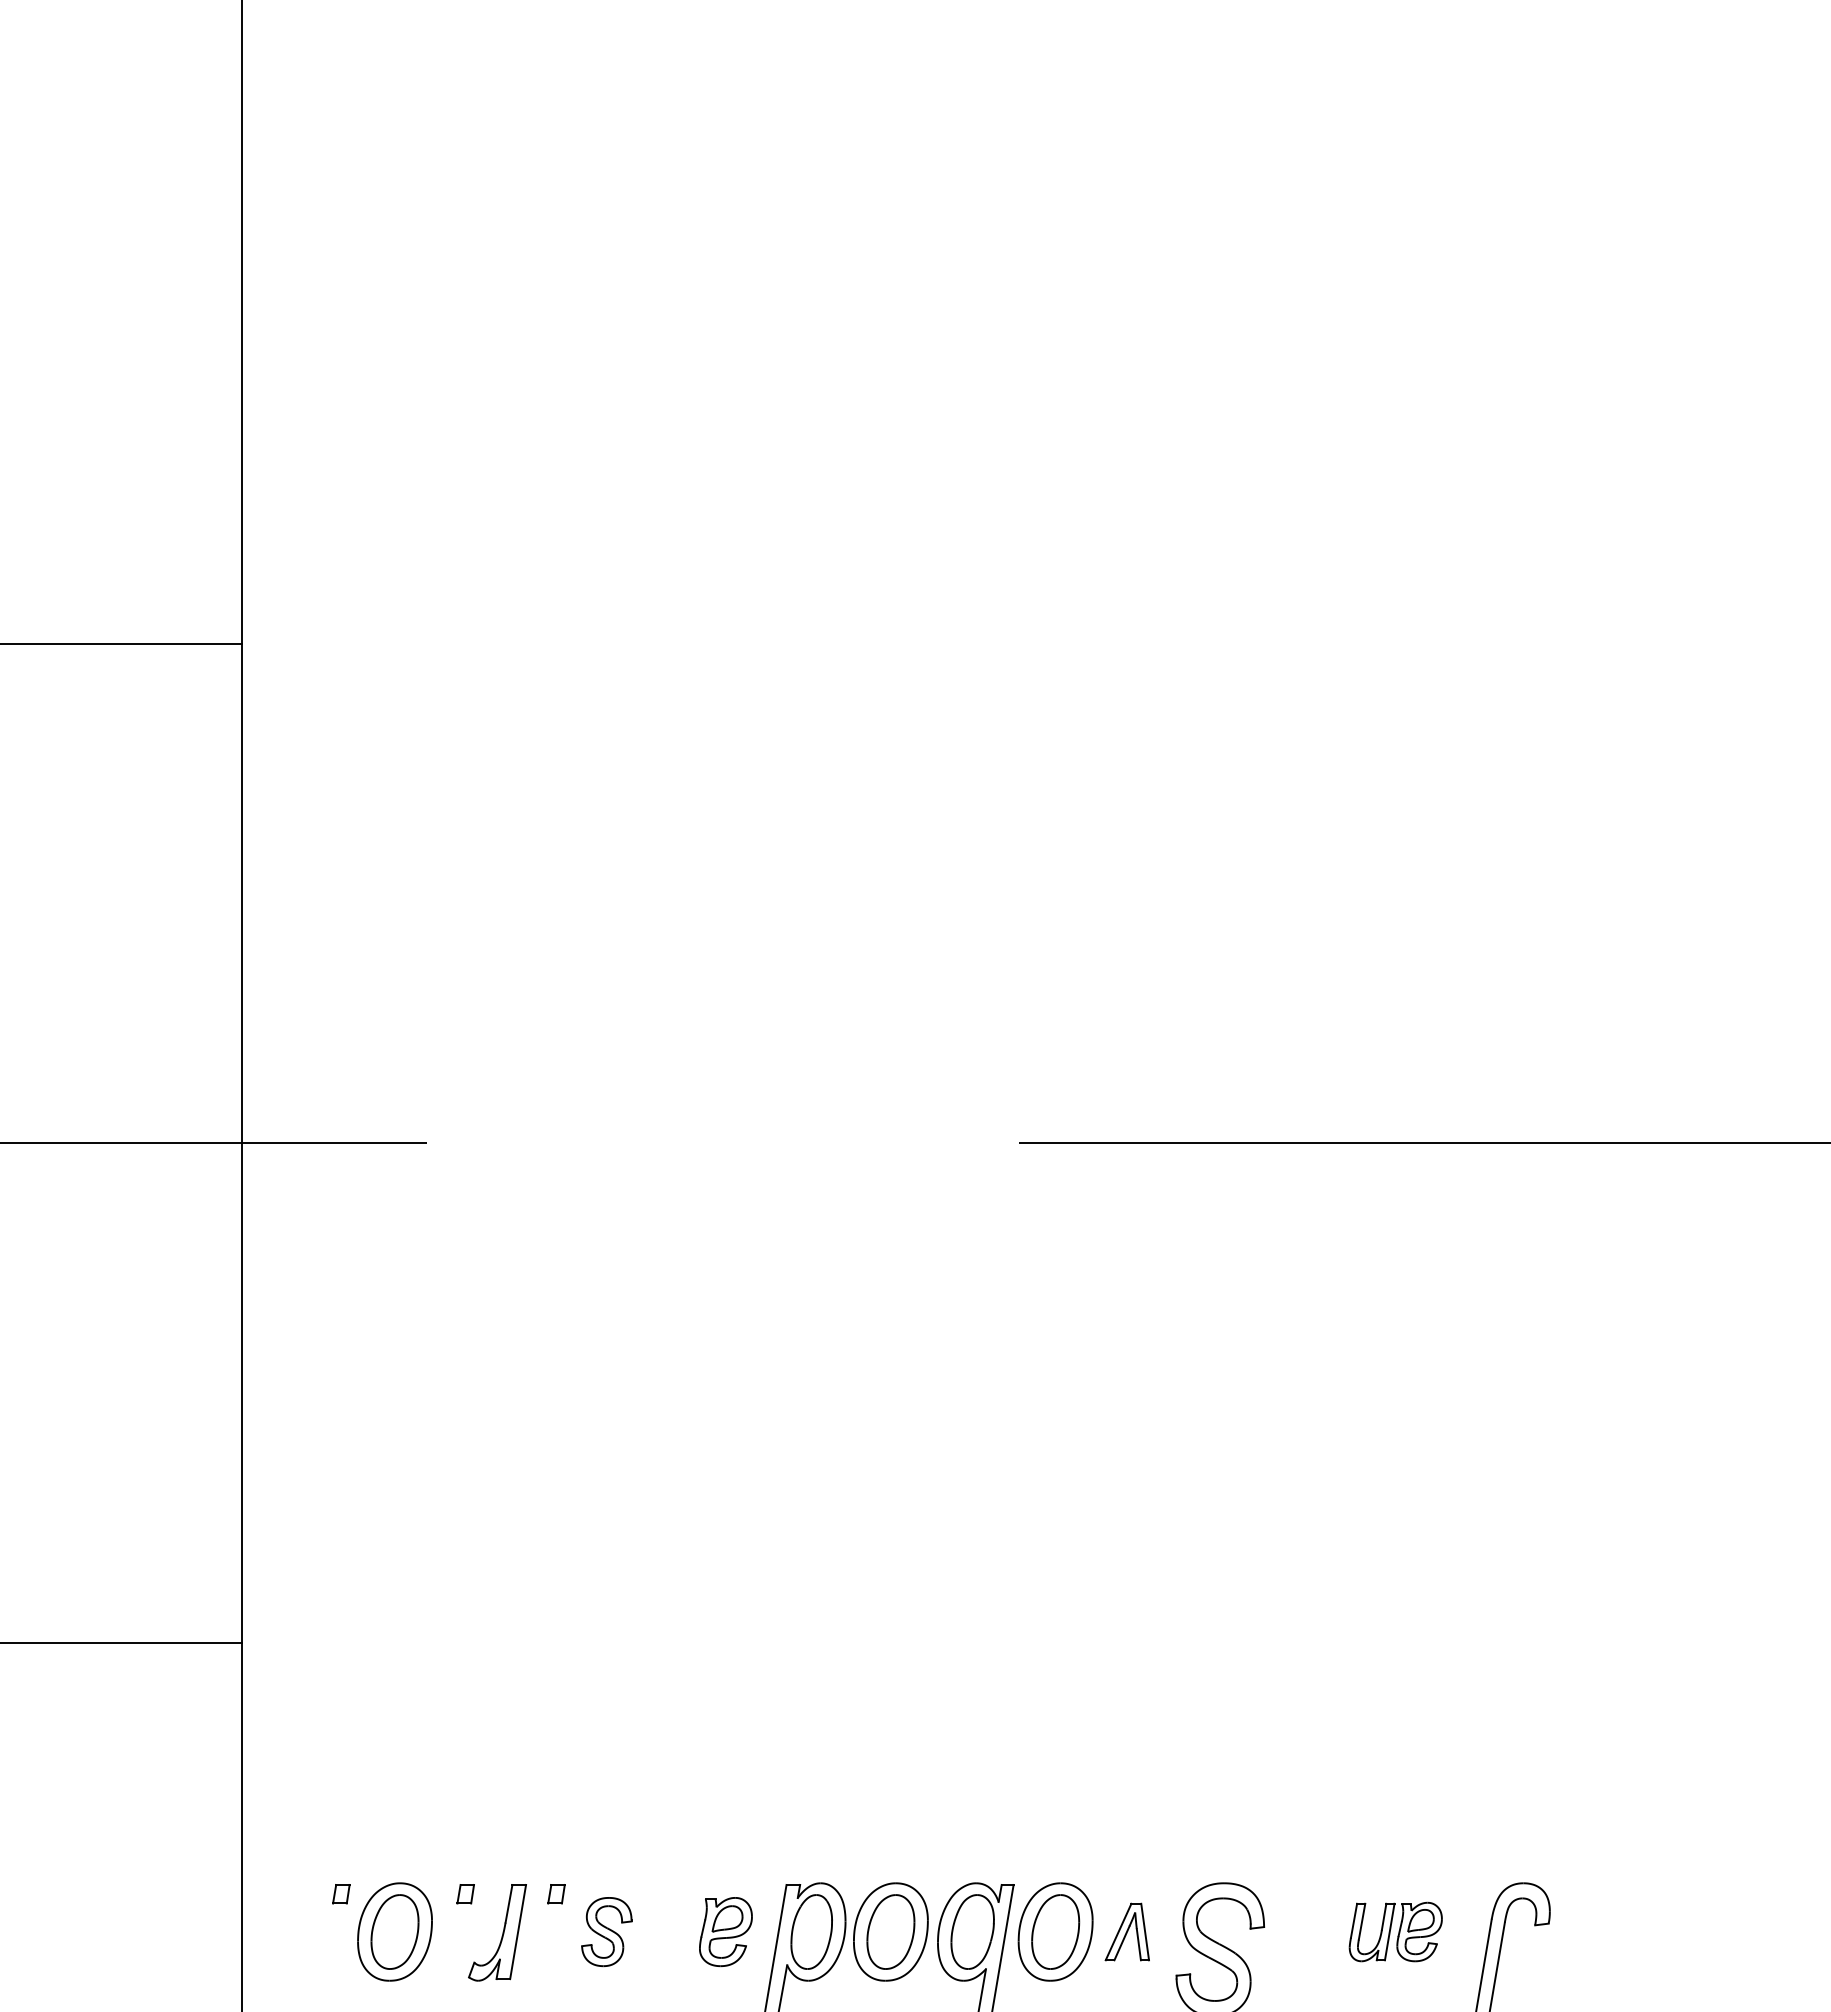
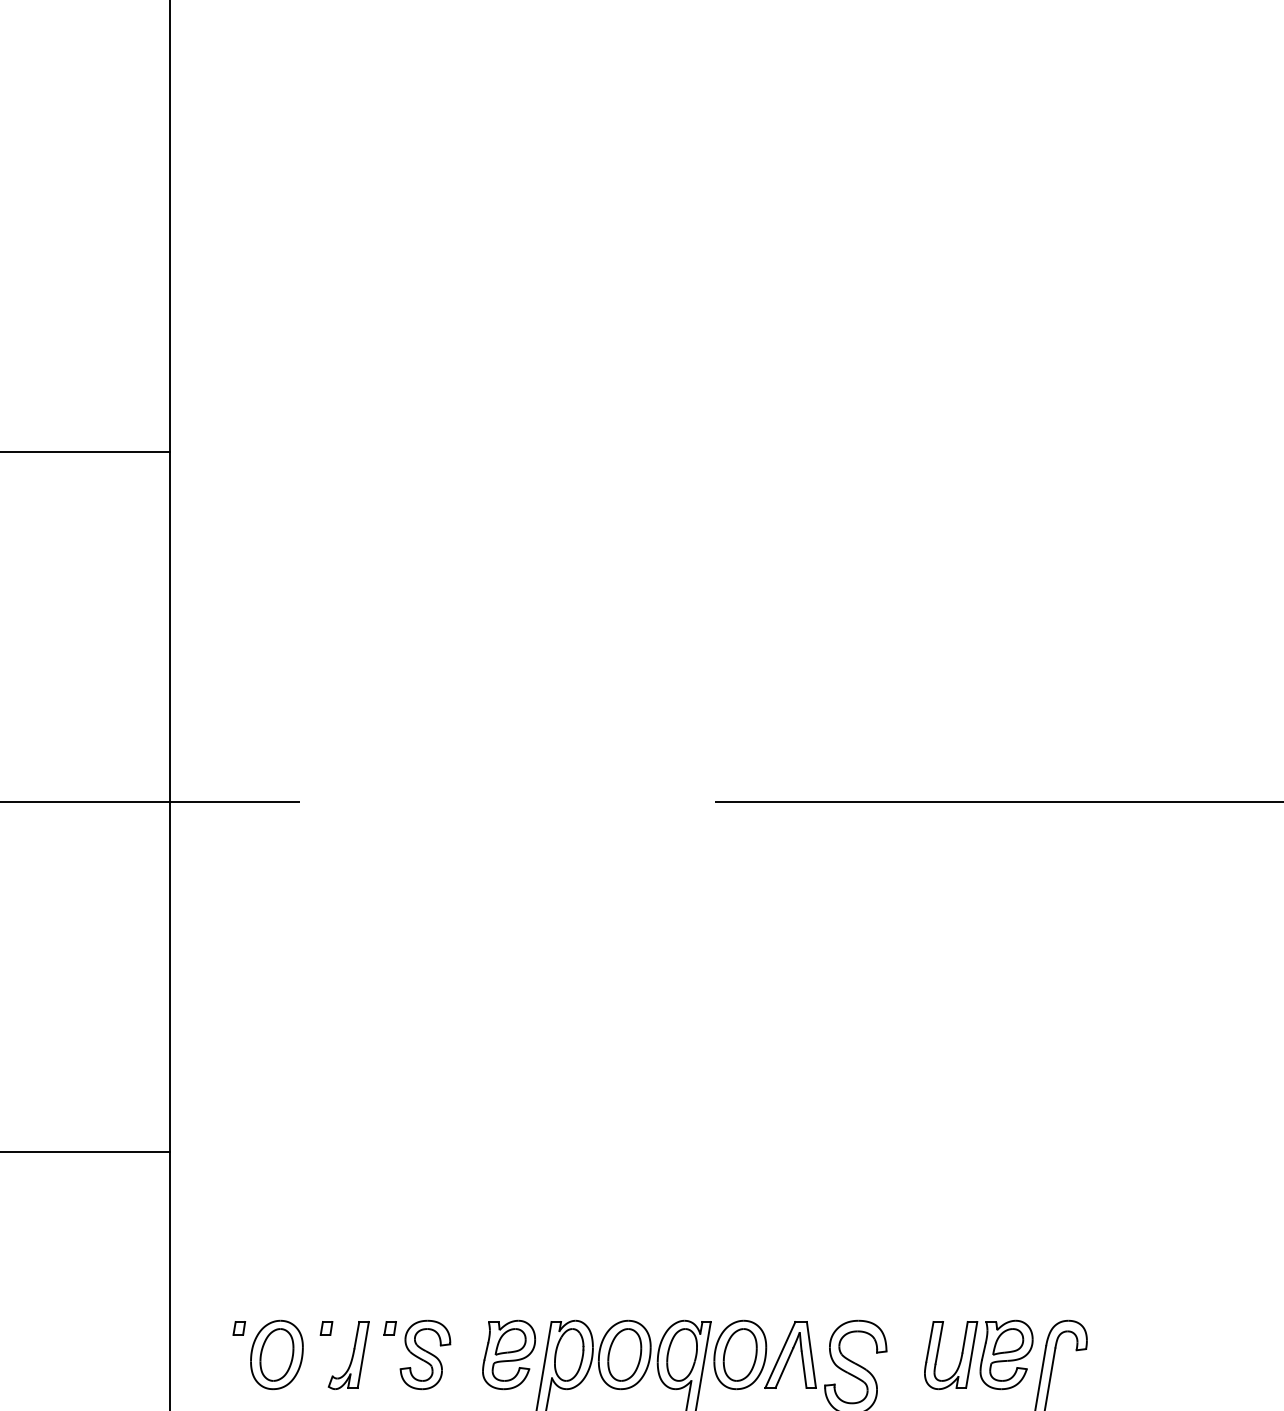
part: (606, 1931) -> (425, 1354), size x1.43
part: (725, 1931) -> (508, 1354), size x1.43
part: (1127, 1931) -> (790, 1354), size x1.67
part: (1395, 1931) -> (978, 1354), size x1.67

